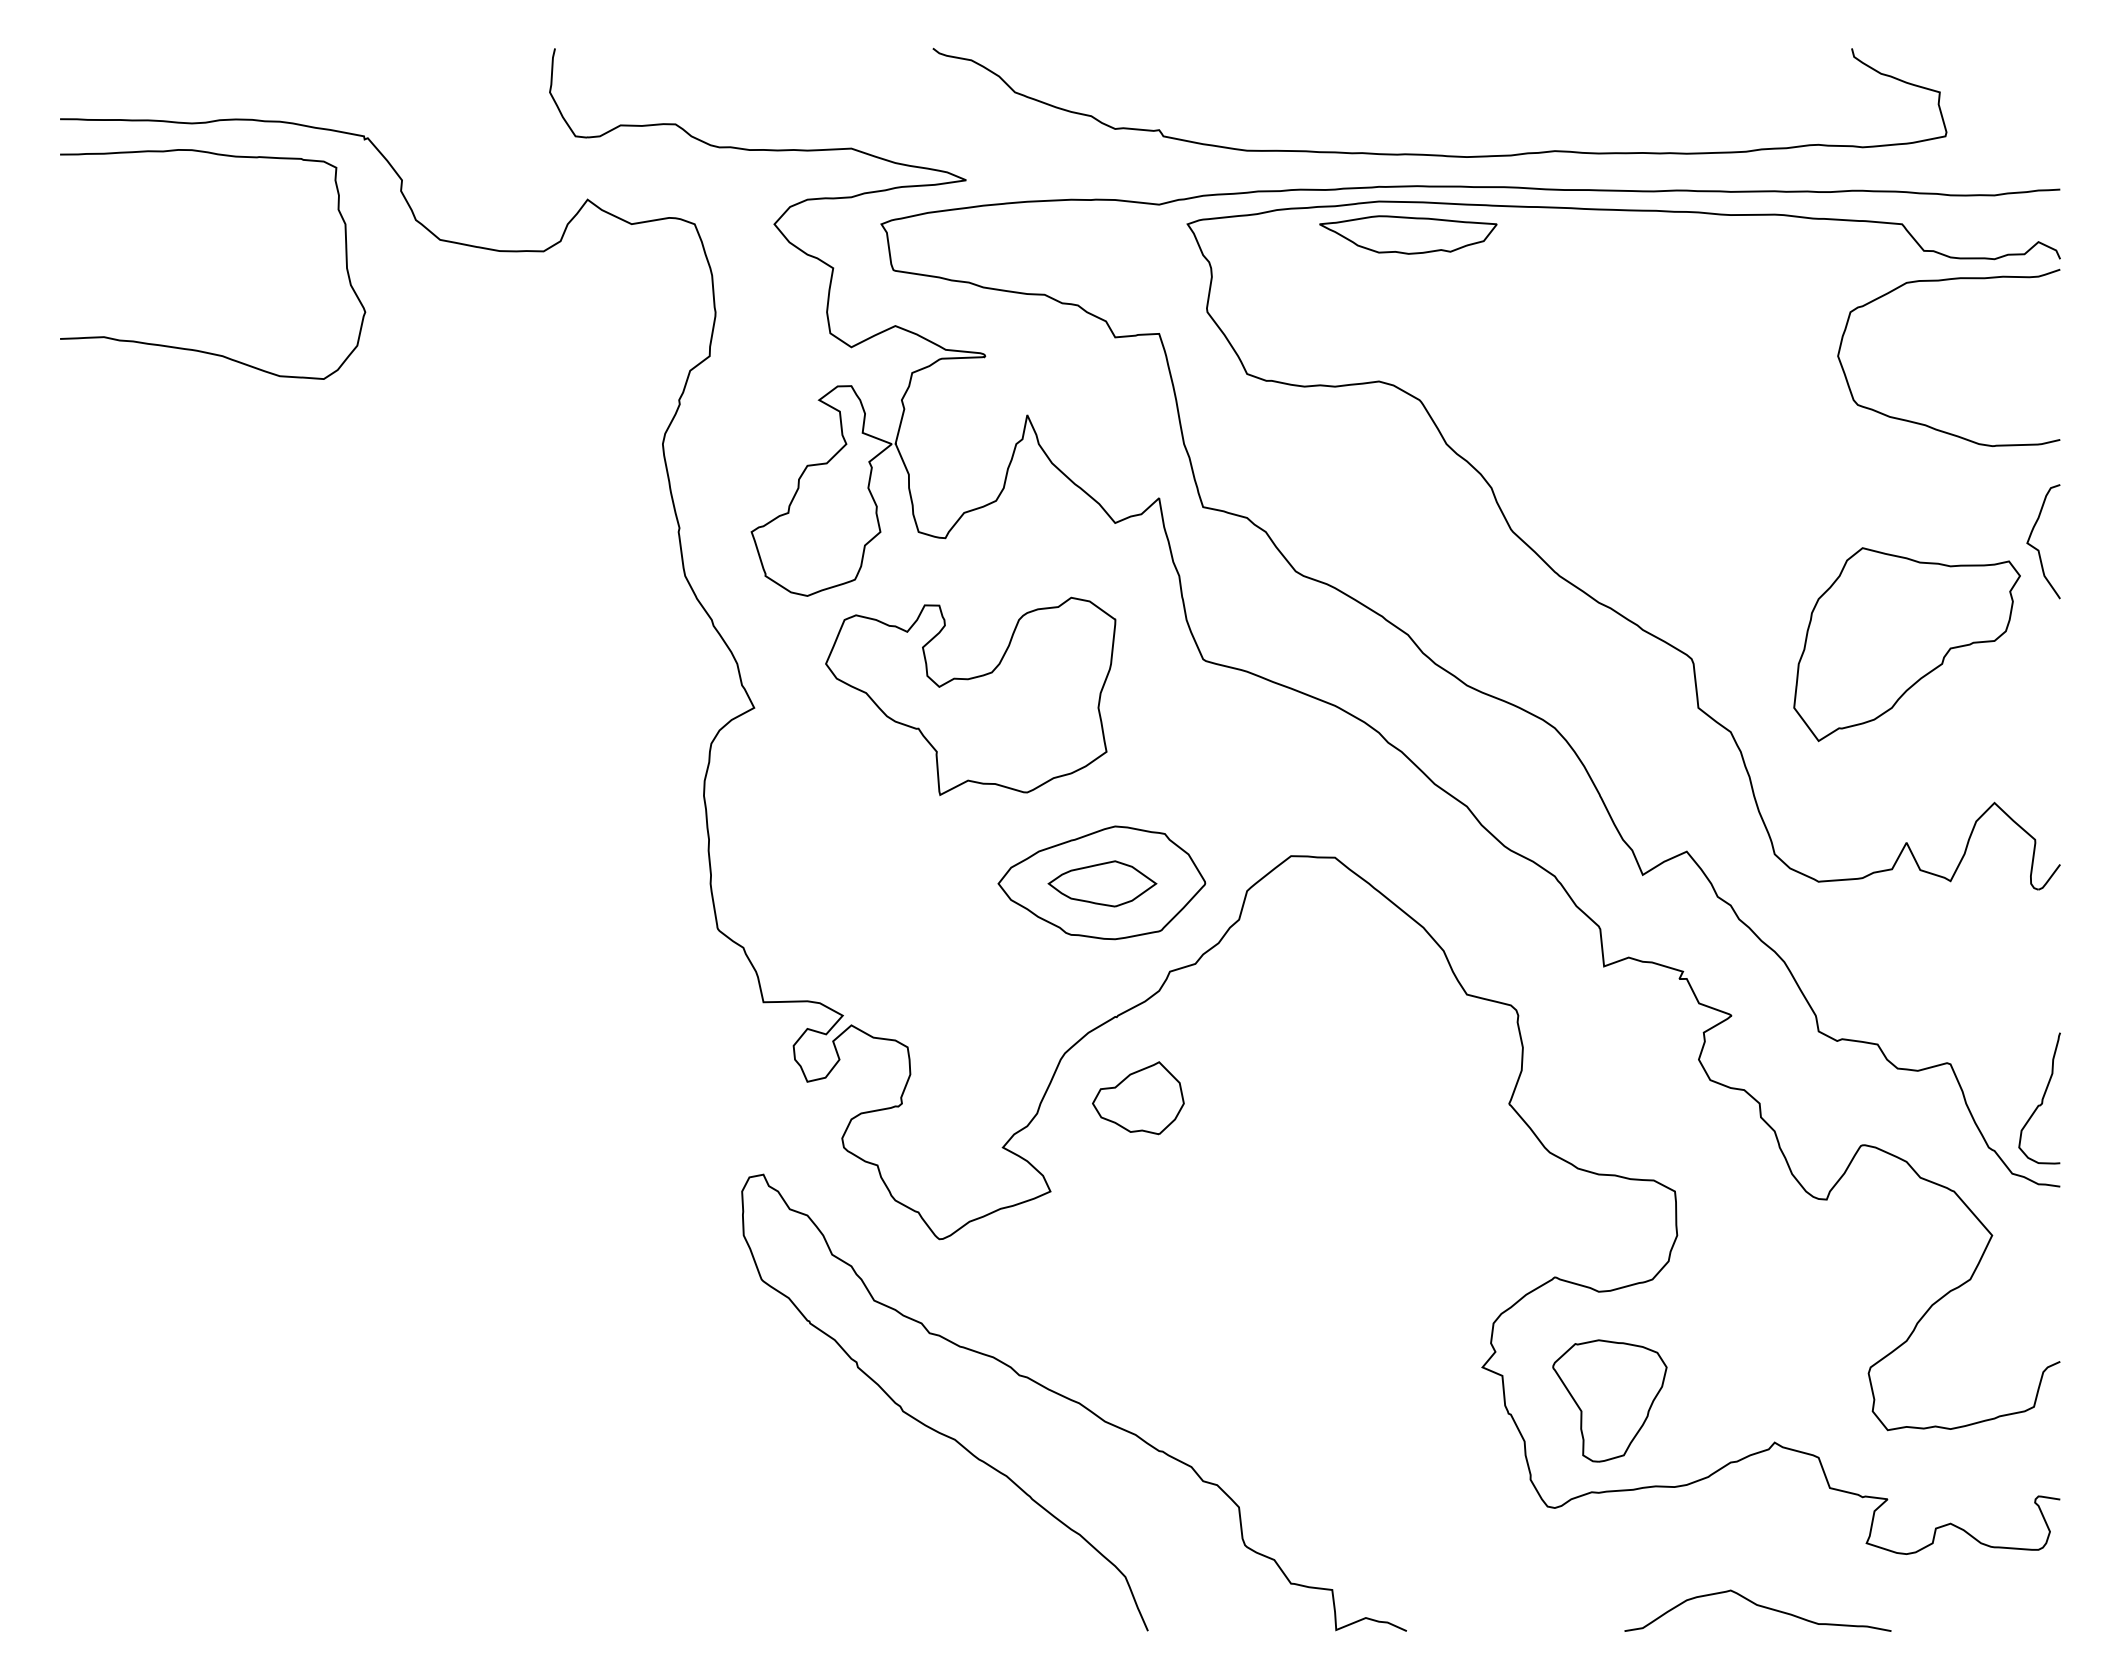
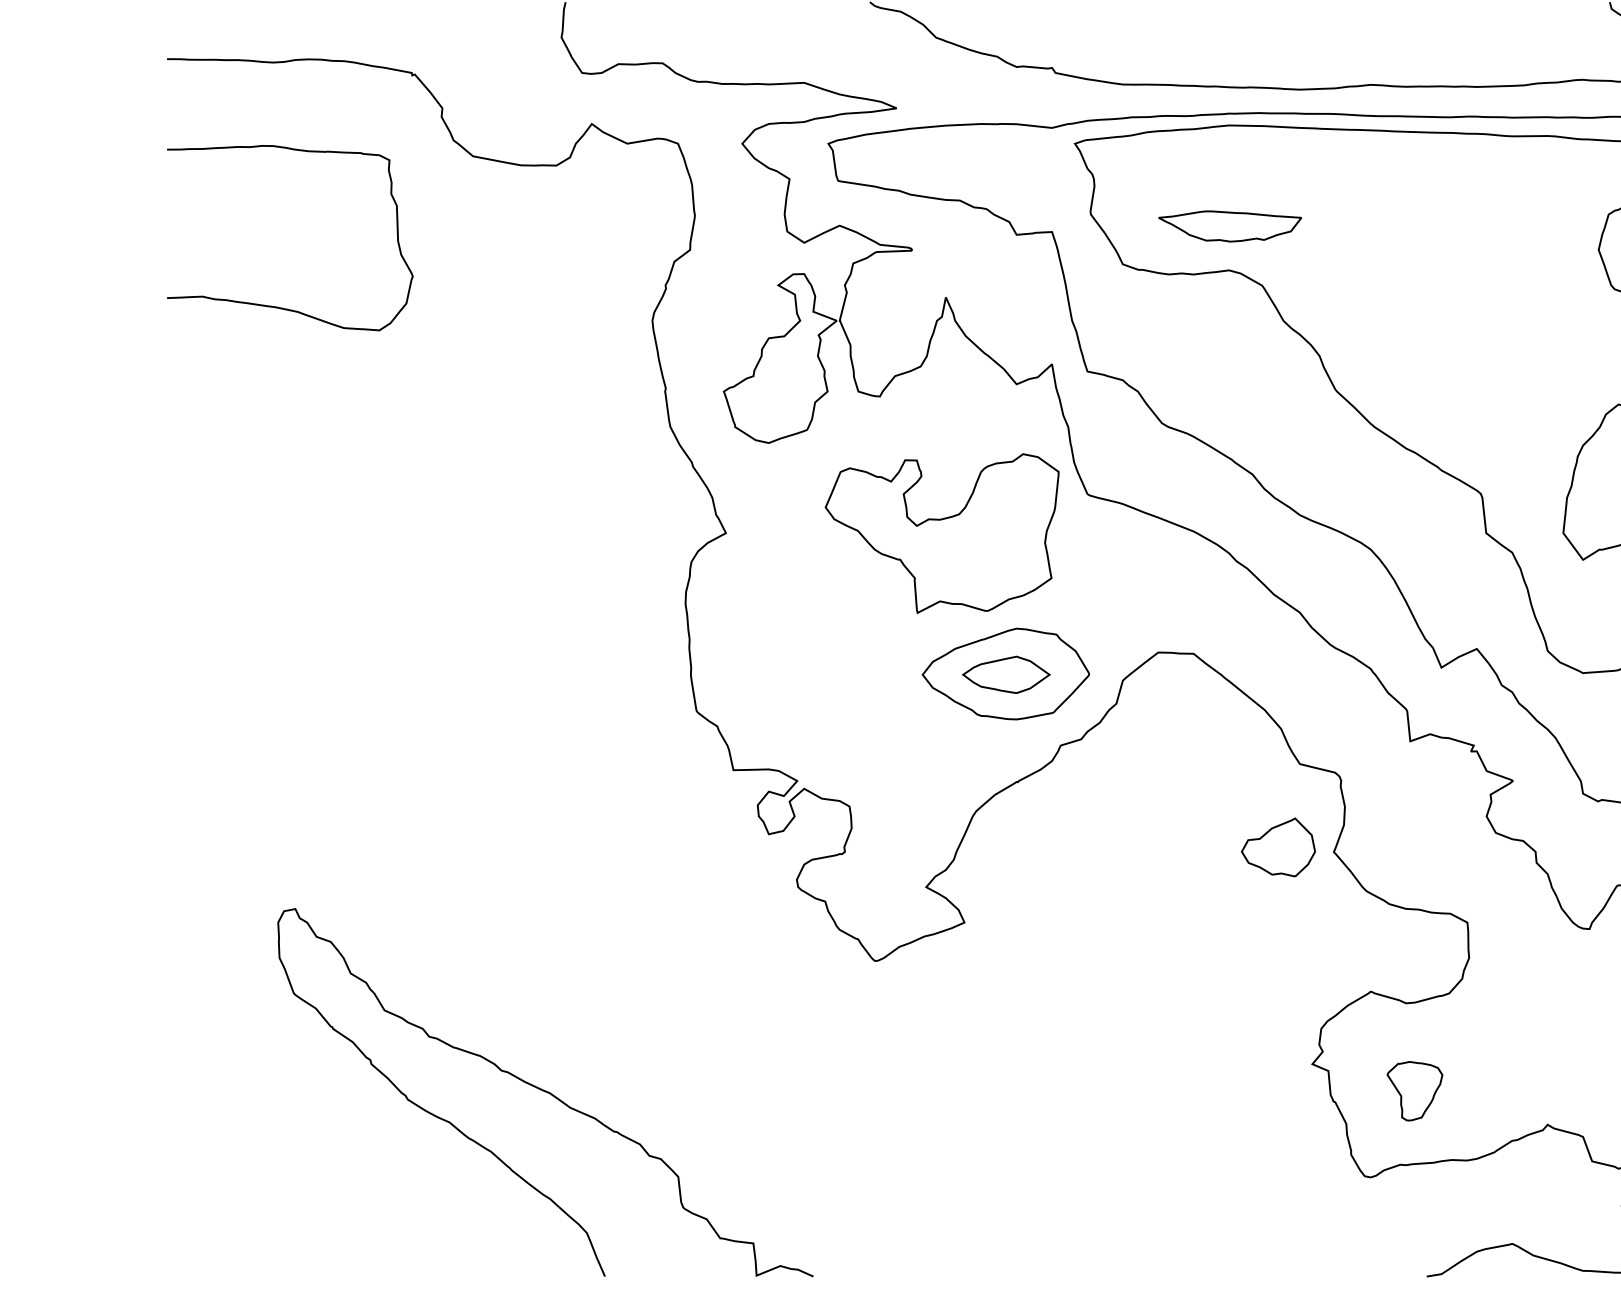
part: (1408, 234) -> (1230, 226), moved
curve: (197, 349) -> (277, 306), moved
part: (970, 695) -> (942, 532), moved
part: (1138, 1098) -> (1278, 847), moved
part: (1609, 1400) -> (1414, 1090), size x0.6
curve: (1073, 1401) -> (545, 1091), moved

